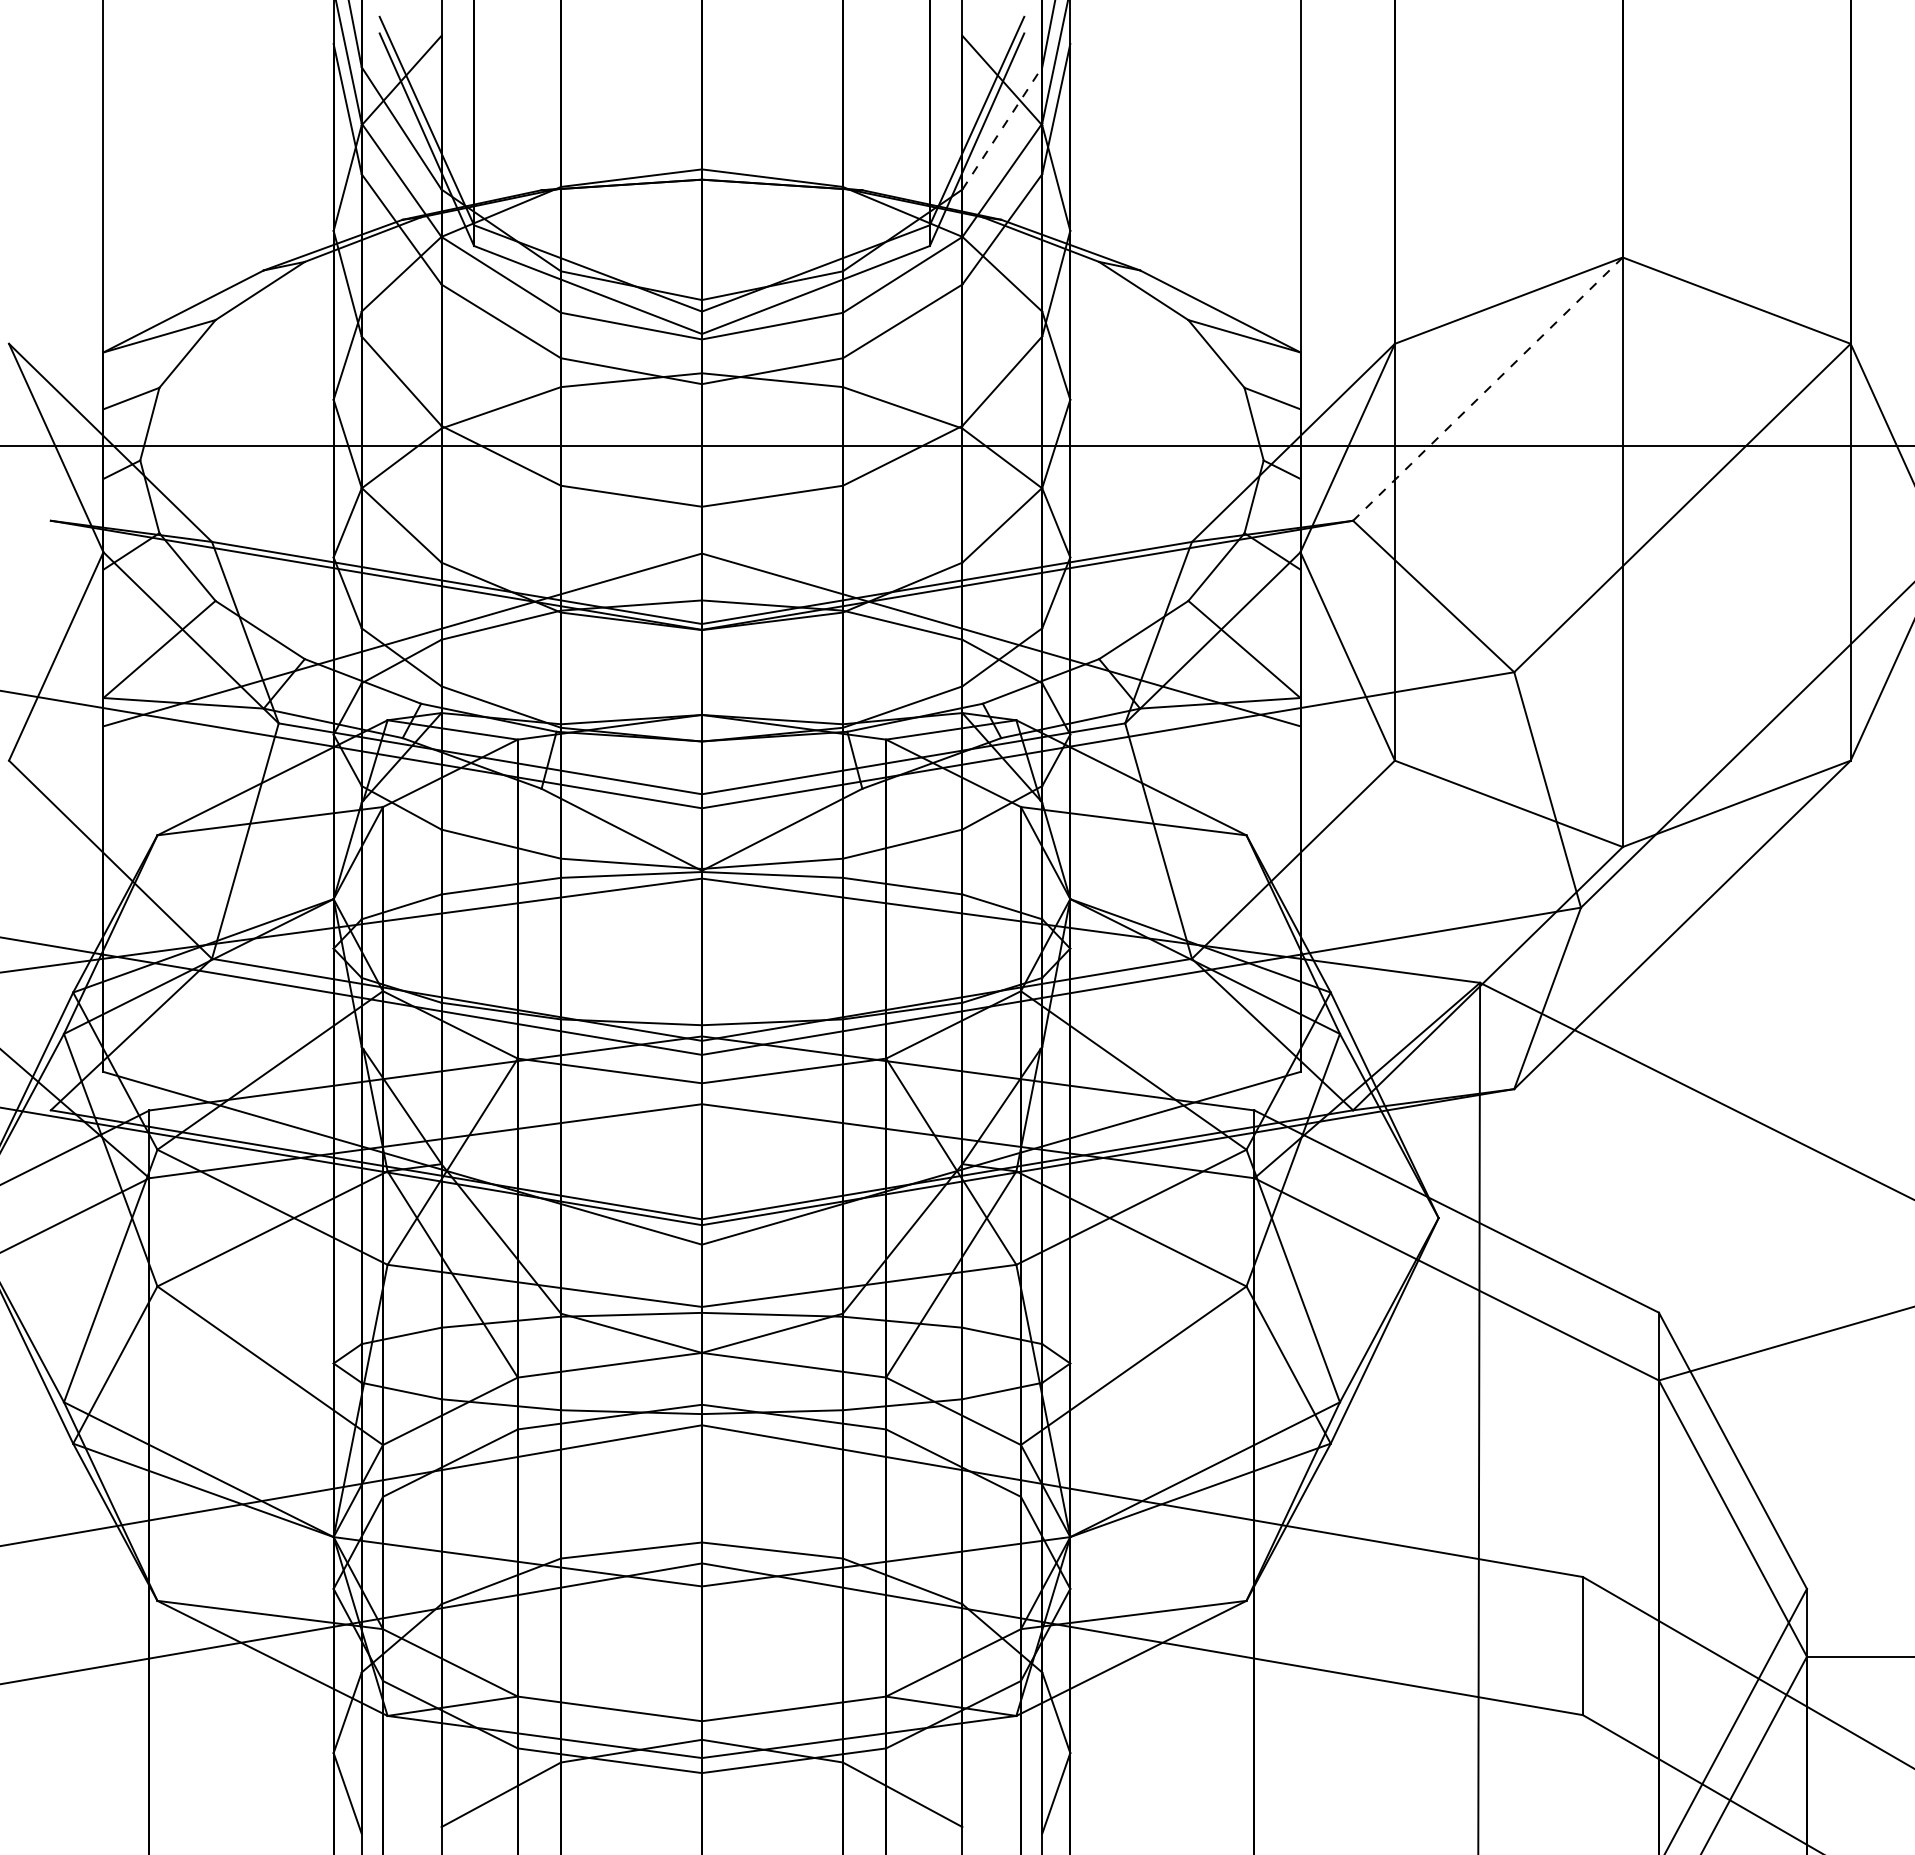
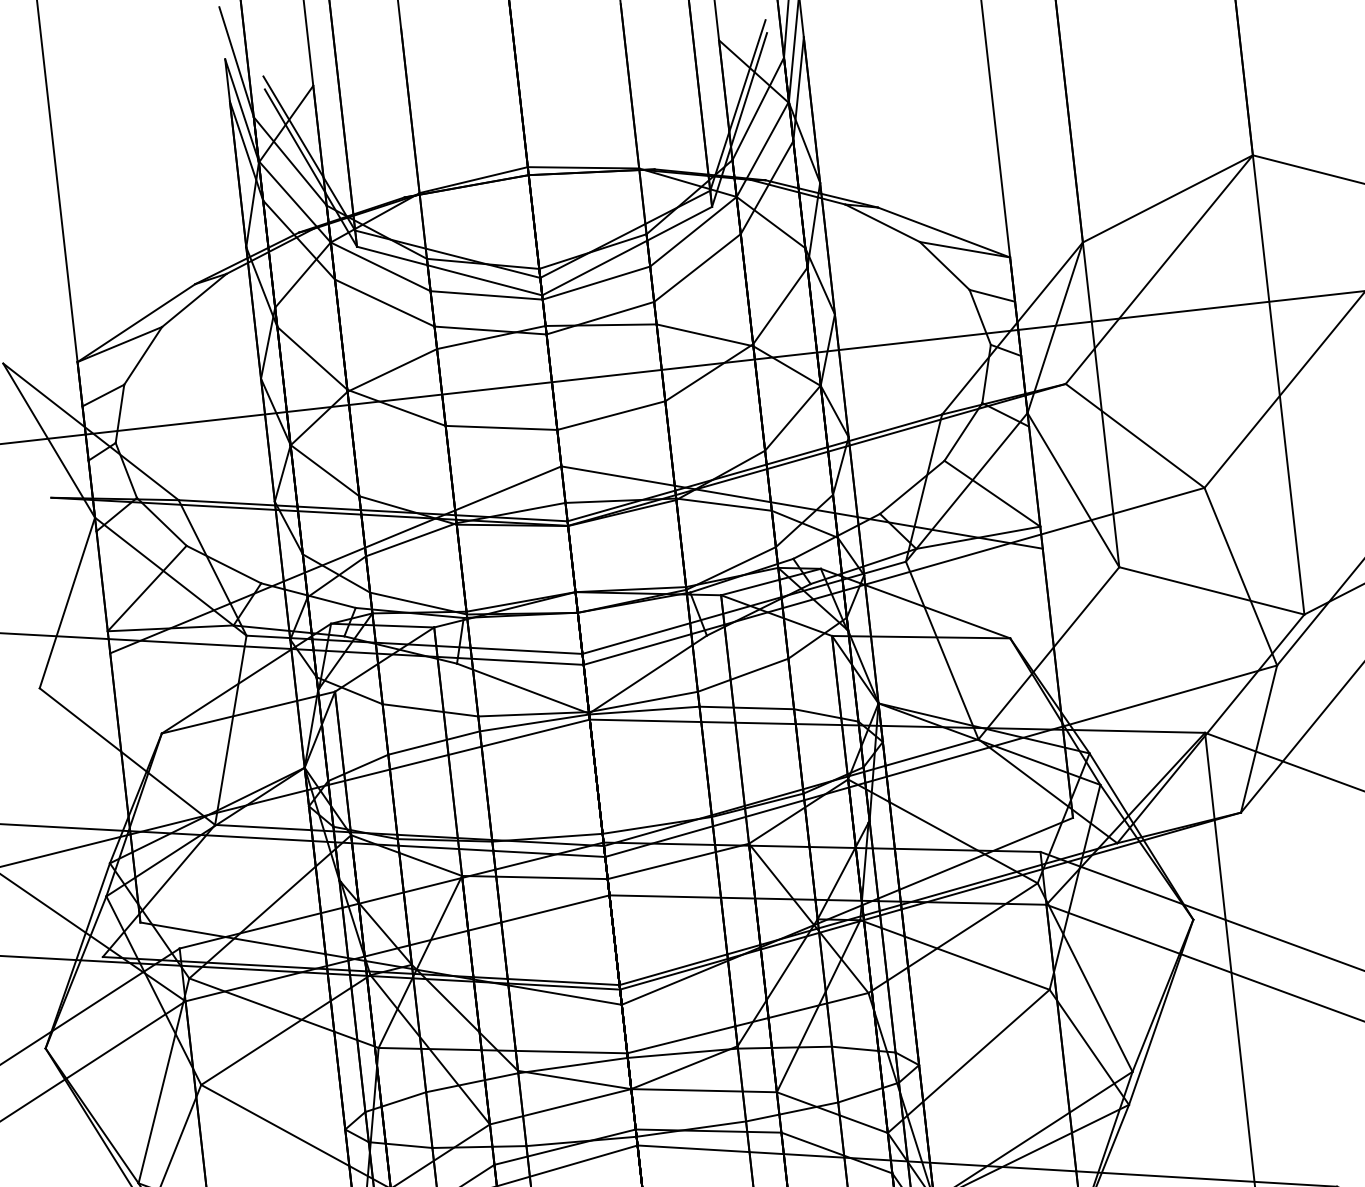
line: (1002, 127) -> (758, 108), dashed -> solid
line: (1487, 389) -> (1159, 269), dashed -> solid

